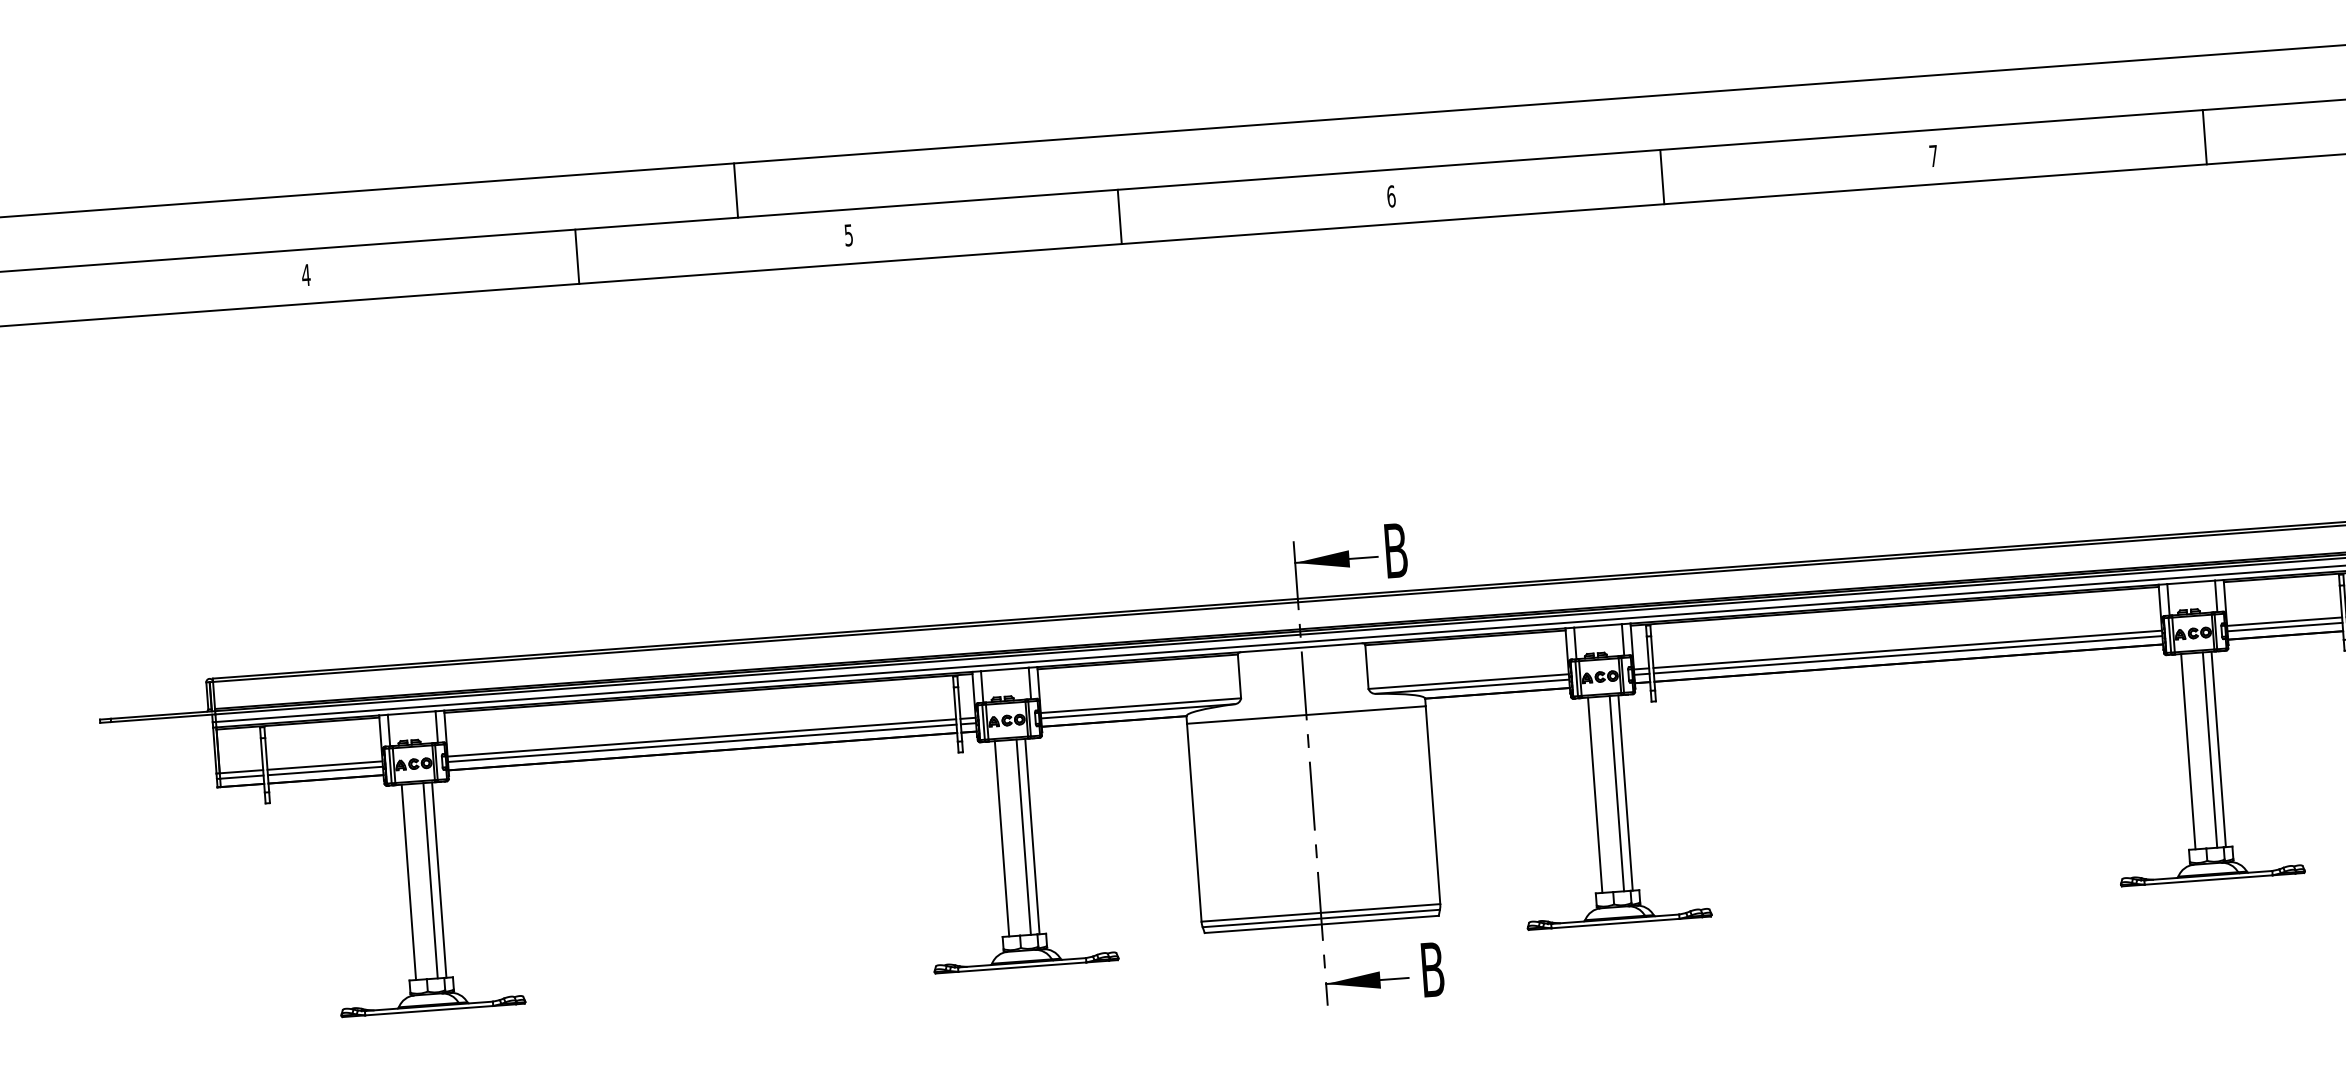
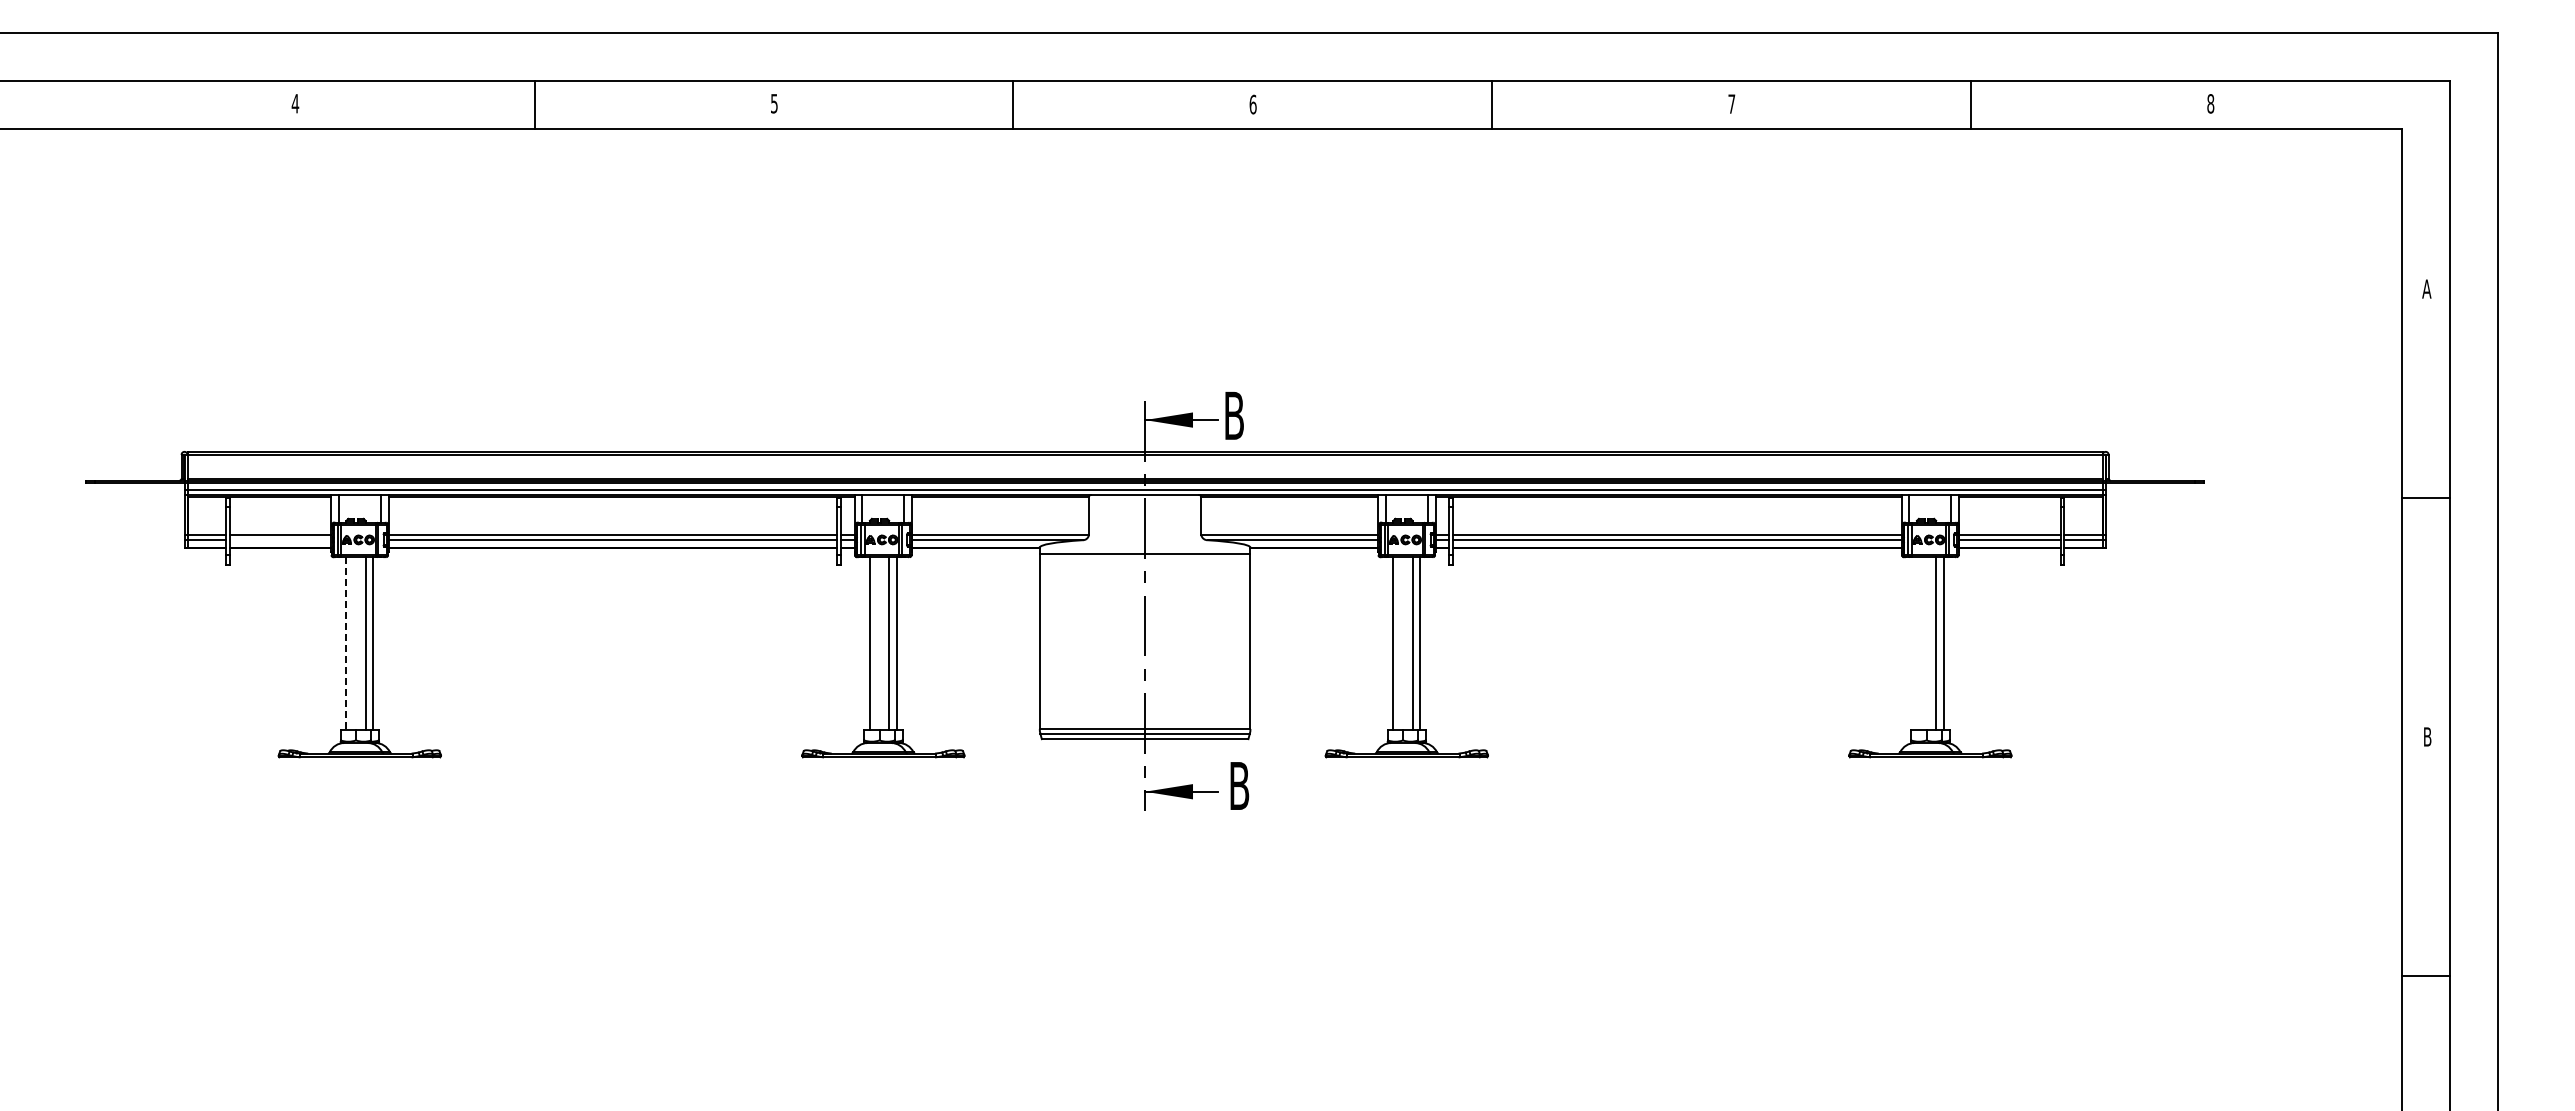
line: (736, 190) -> (678, 57), removed
line: (2187, 751) -> (1916, 643), removed
line: (325, 771) -> (280, 540), removed
line: (408, 882) -> (346, 643), solid -> dashed

